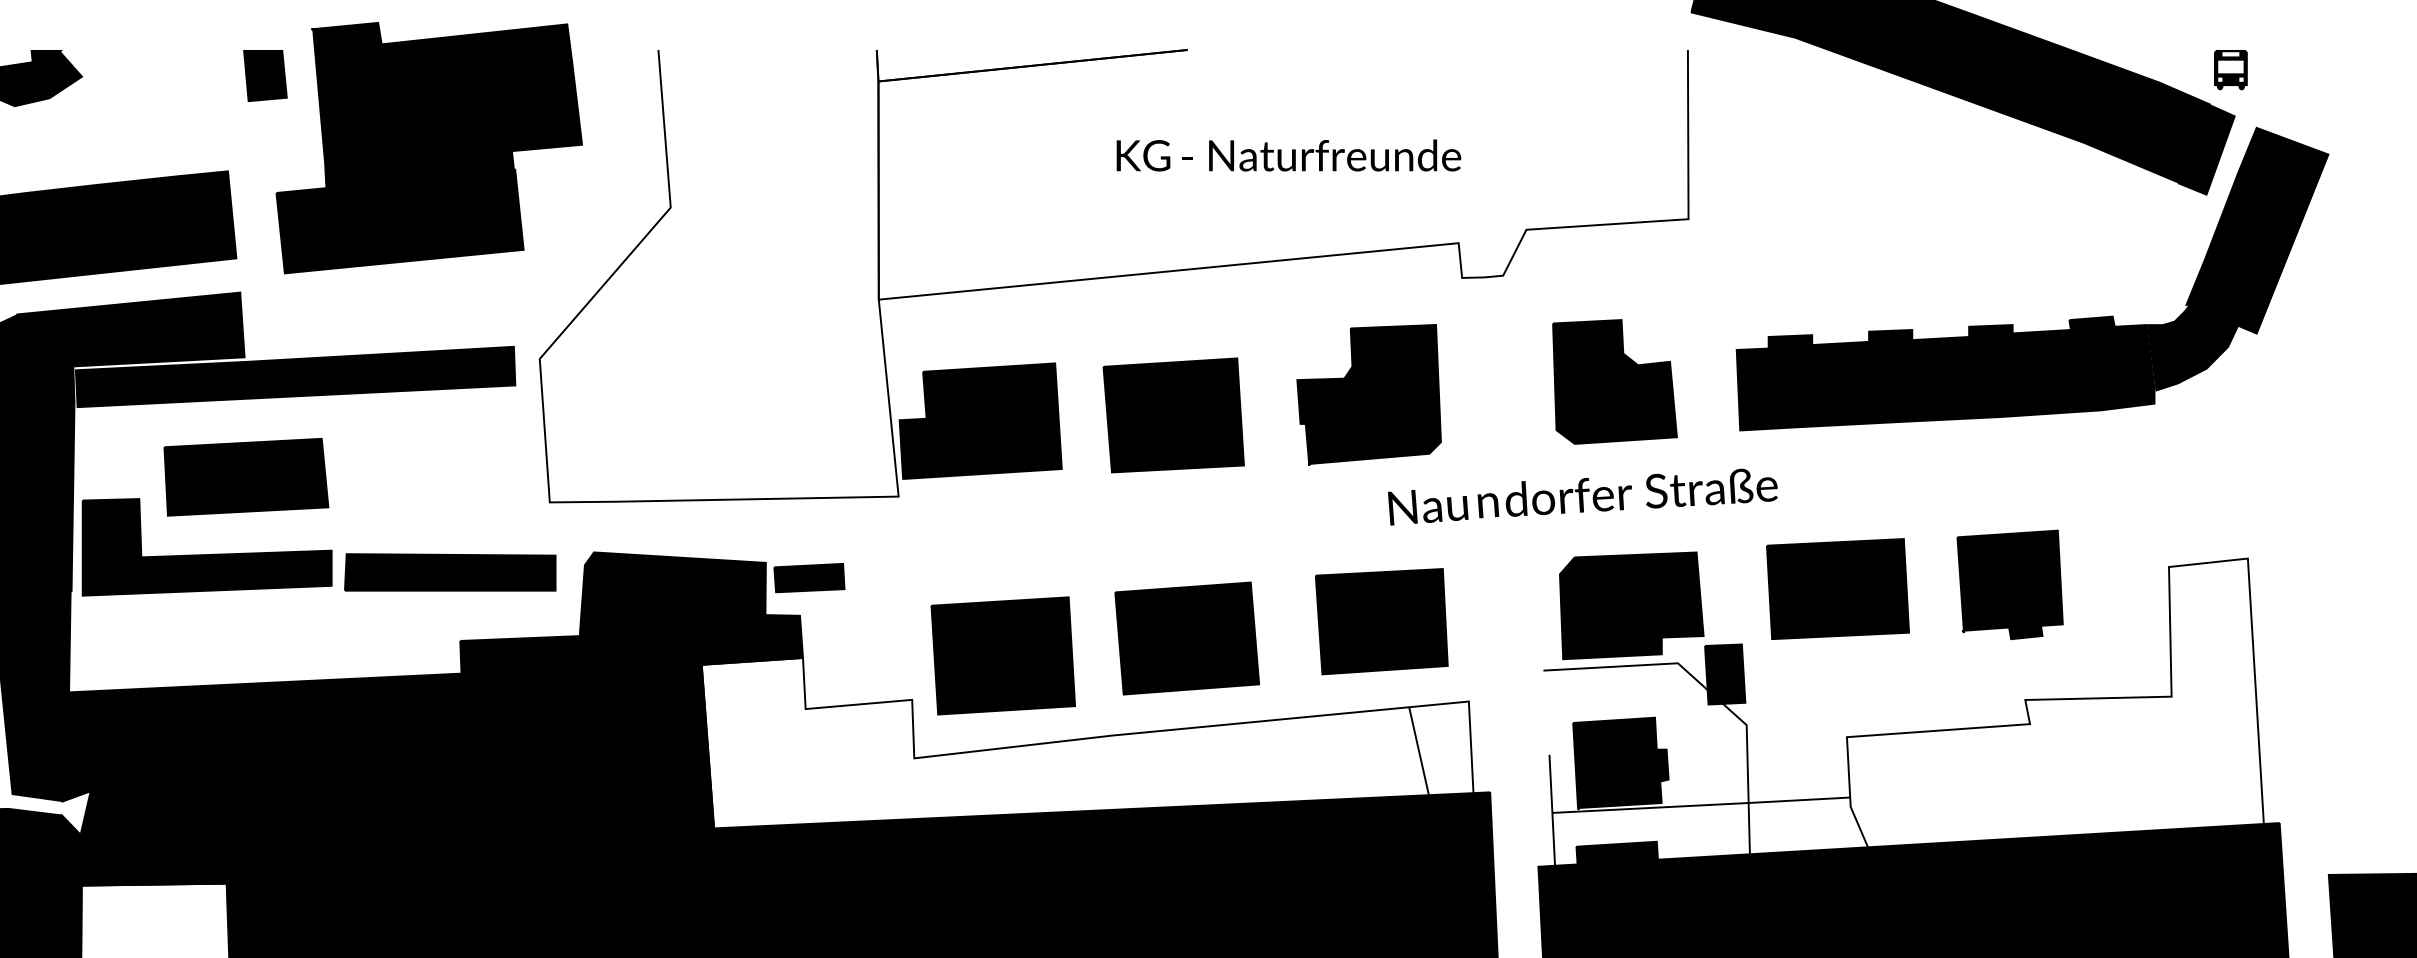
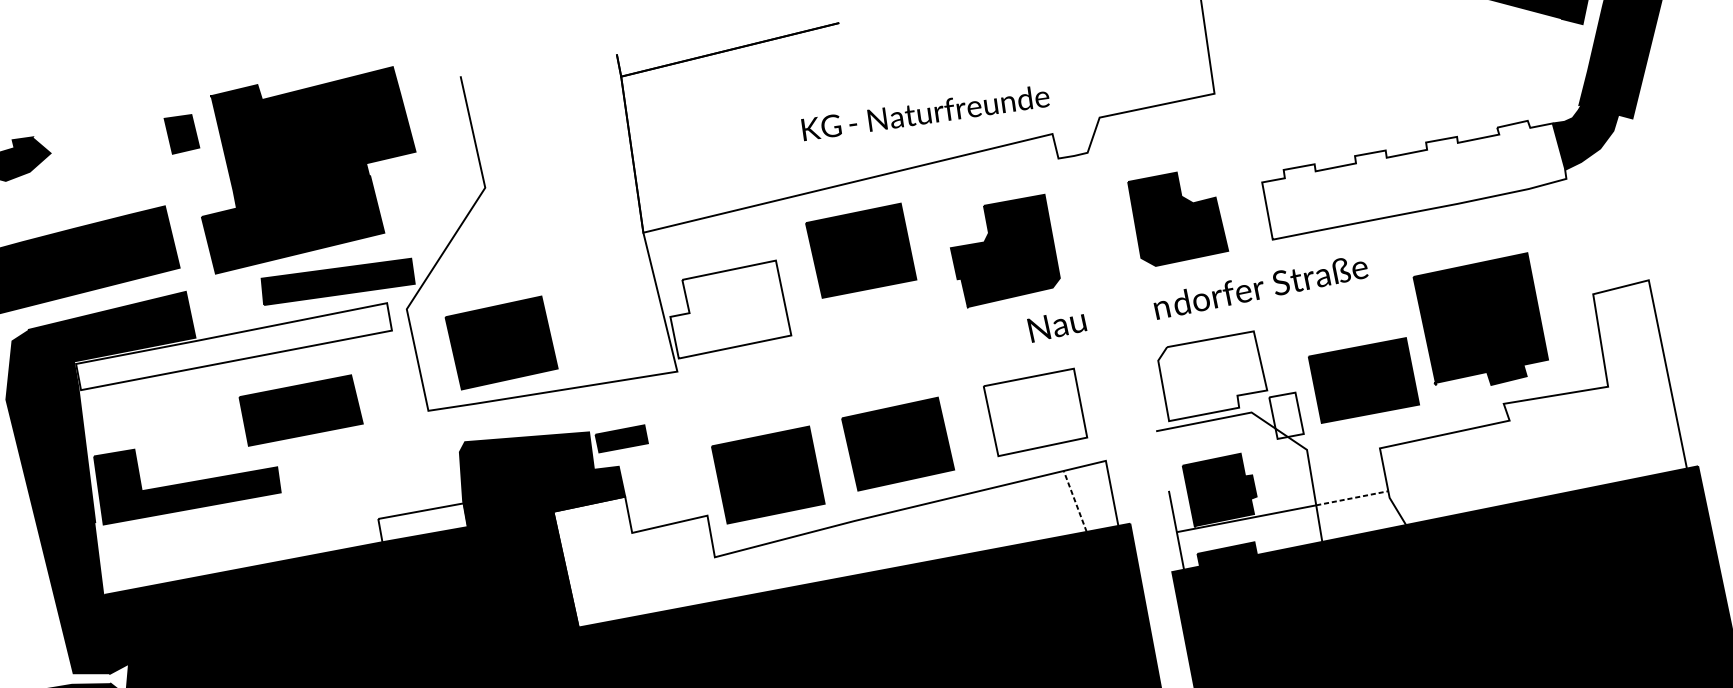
text: (1288, 155) -> (925, 112), moved
fill: (1945, 373) -> (1413, 178), removed
fill: (295, 376) -> (233, 346), removed
part: (1173, 415) -> (860, 250), moved
fill: (980, 420) -> (728, 308), removed
part: (663, 423) -> (501, 342), added
part: (246, 477) -> (301, 410), moved
text: (1627, 493) -> (1260, 287), moved
part: (450, 572) -> (337, 281), moved
part: (2009, 584) -> (1480, 322), size x1.6
part: (1837, 588) -> (1363, 380), moved
fill: (1631, 605) -> (1212, 375), removed
fill: (1381, 621) -> (1035, 412), removed
fill: (521, 656) -> (423, 523), removed
fill: (1725, 674) -> (1286, 415), removed
line: (1418, 750) -> (1074, 500), solid -> dashed
line: (1799, 800) -> (1352, 498), solid -> dashed

